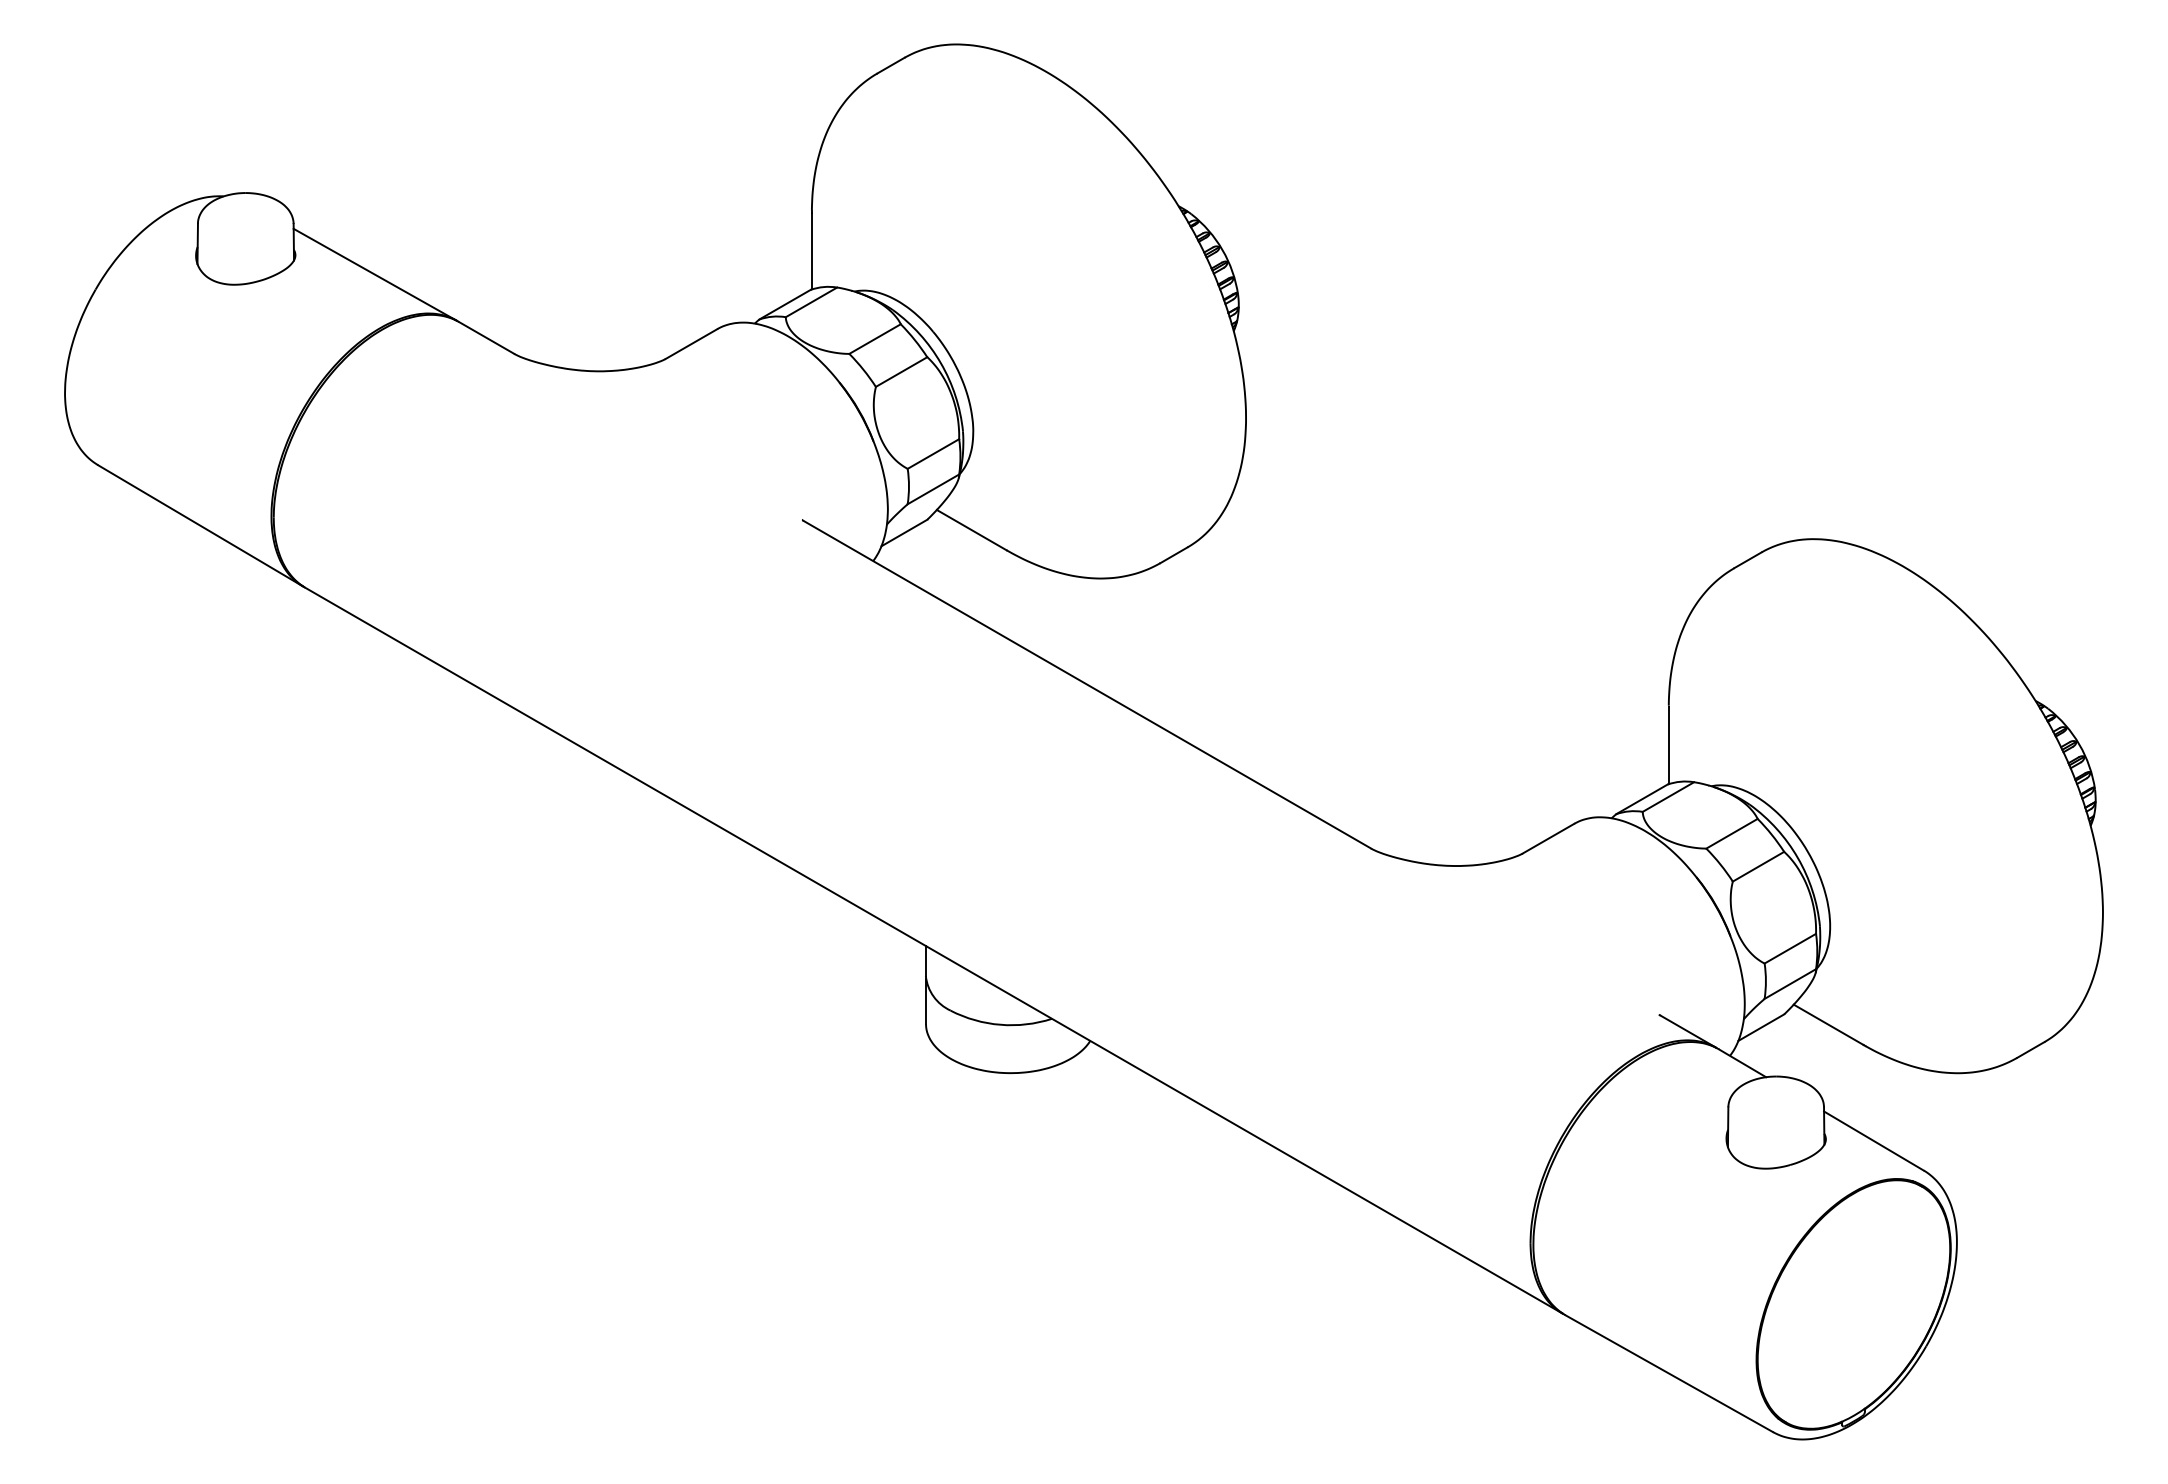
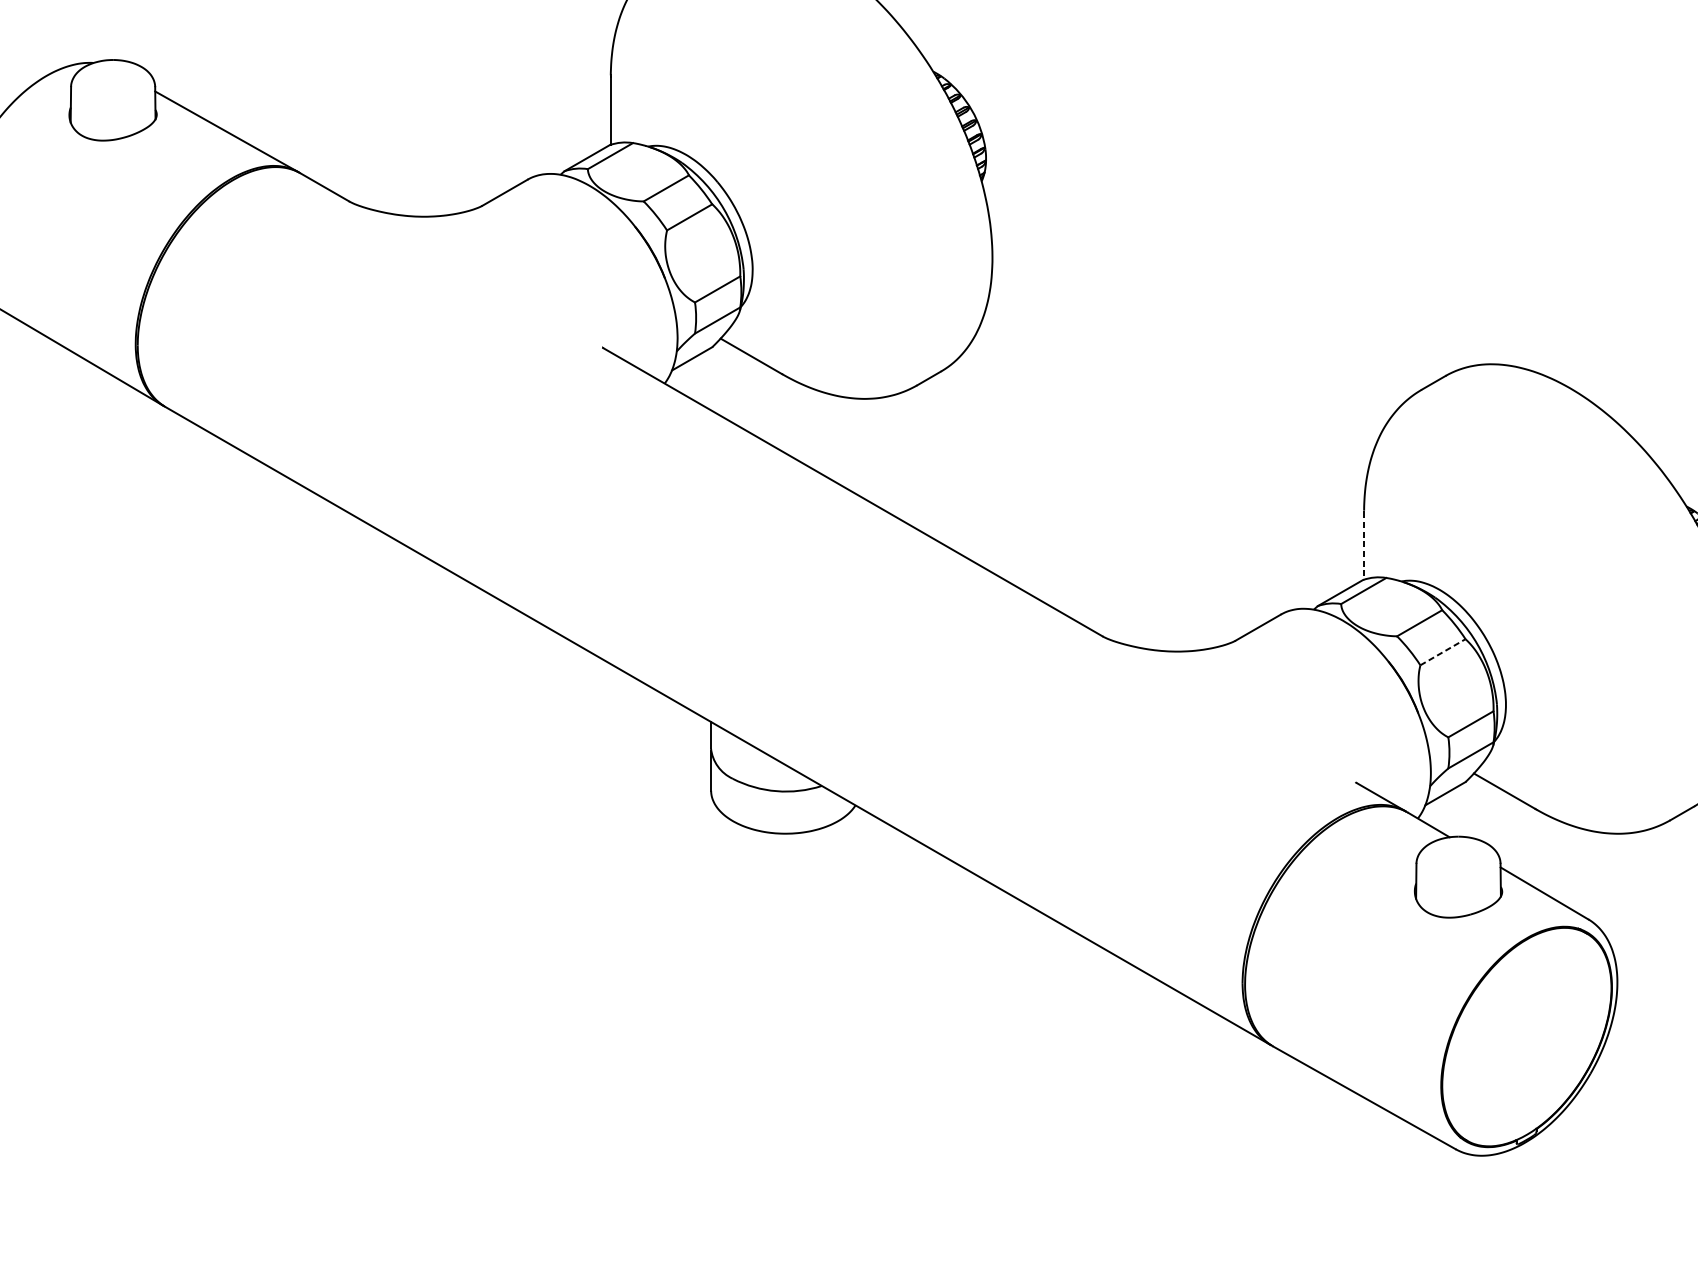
line: (1668, 746) -> (1363, 546), solid -> dashed
line: (1758, 866) -> (1442, 652), solid -> dashed

